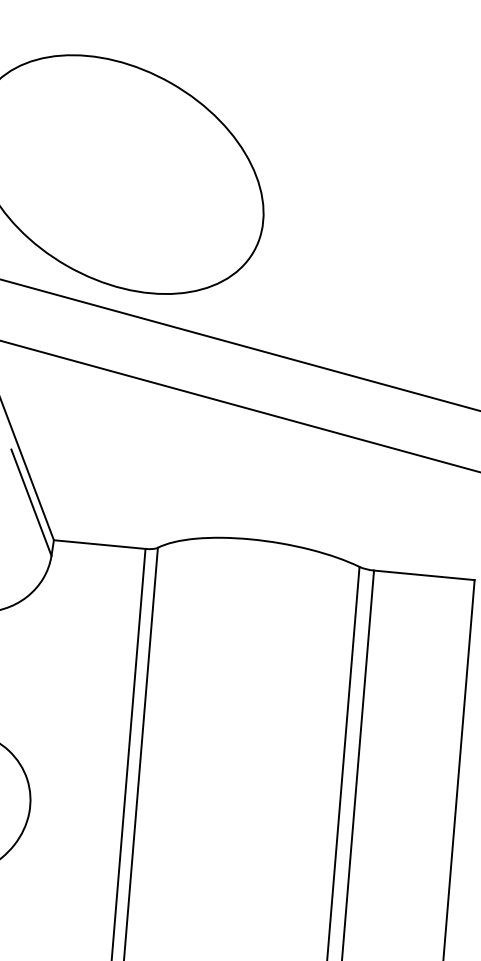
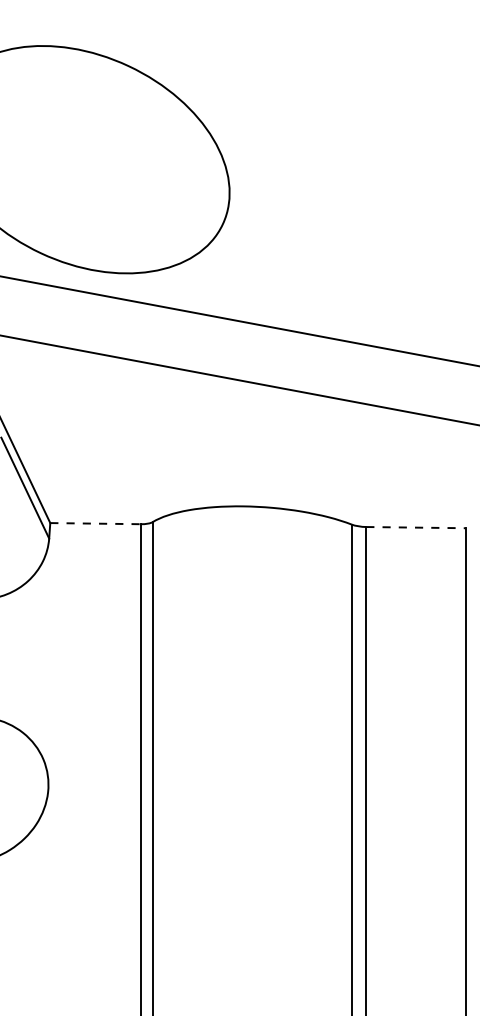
line: (100, 544) -> (96, 523), solid -> dashed
line: (423, 575) -> (415, 527), solid -> dashed

